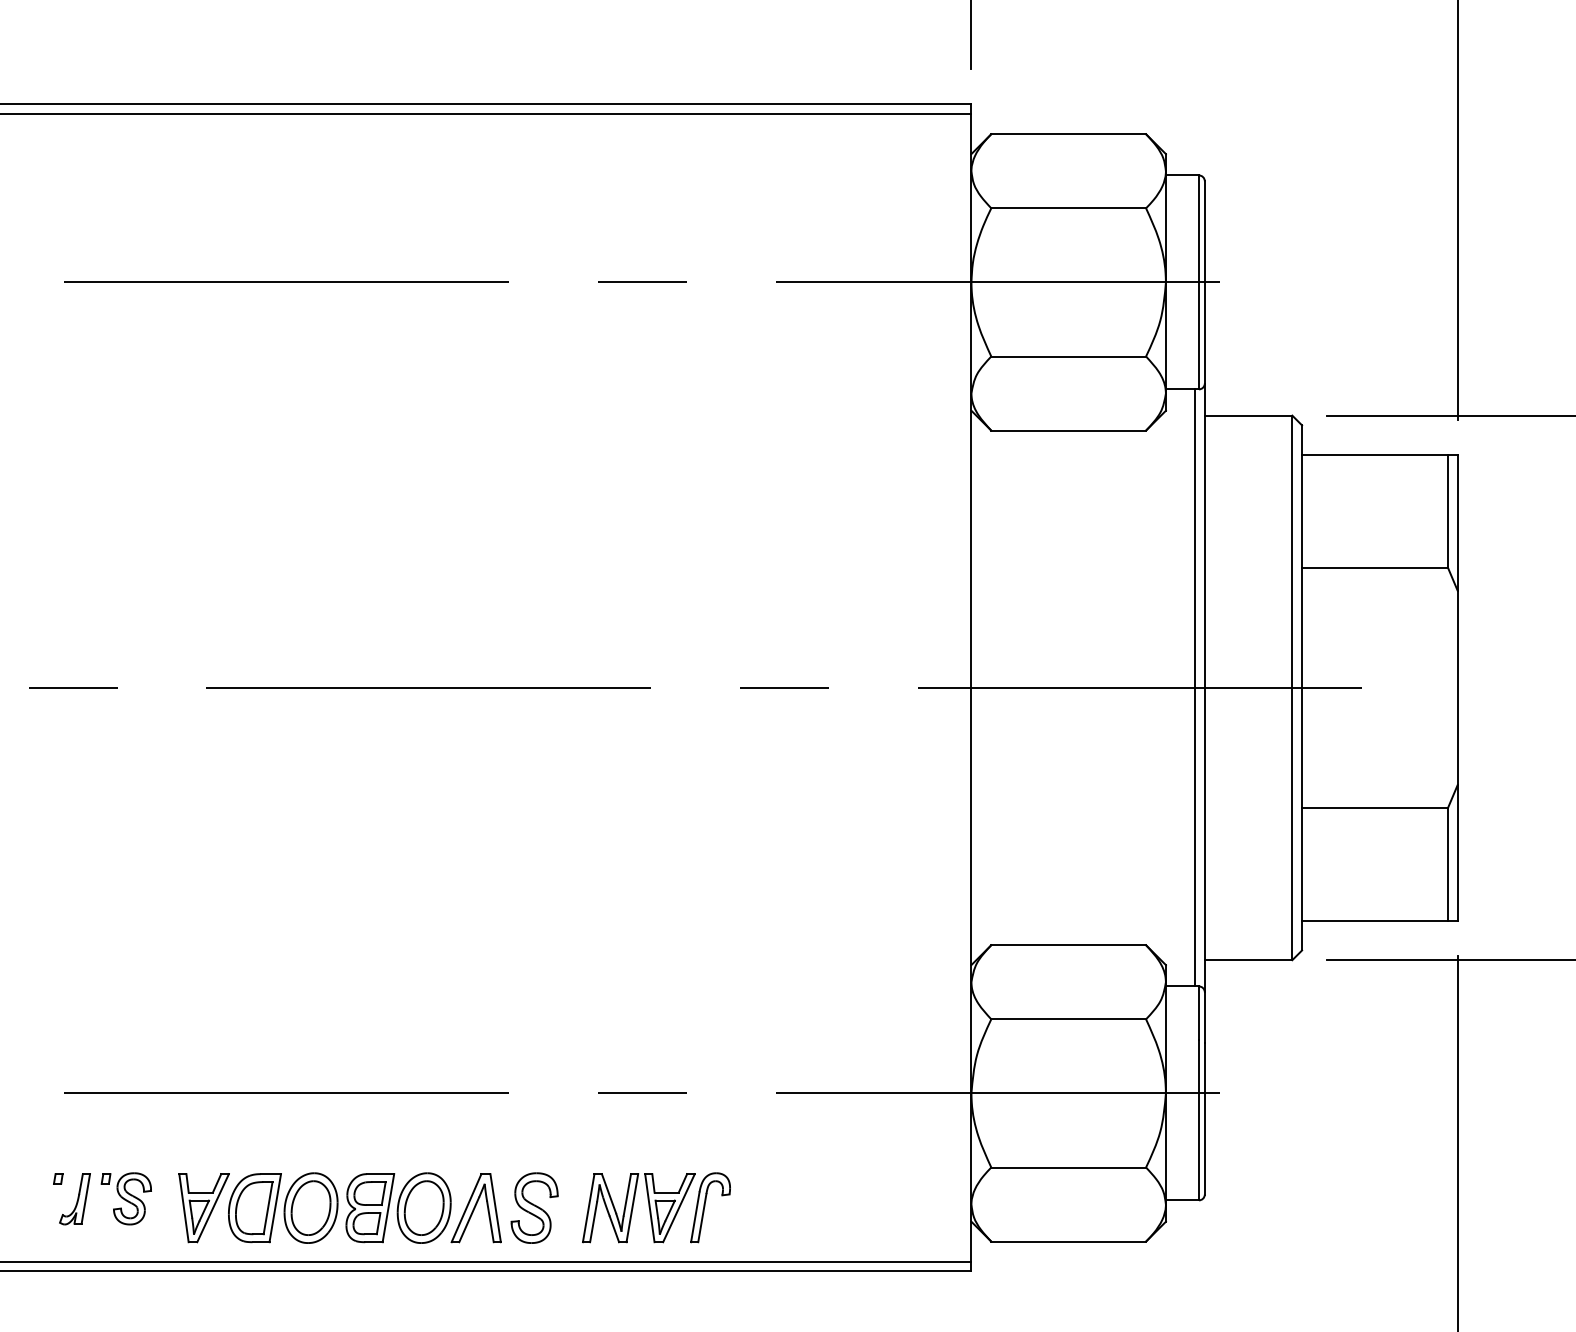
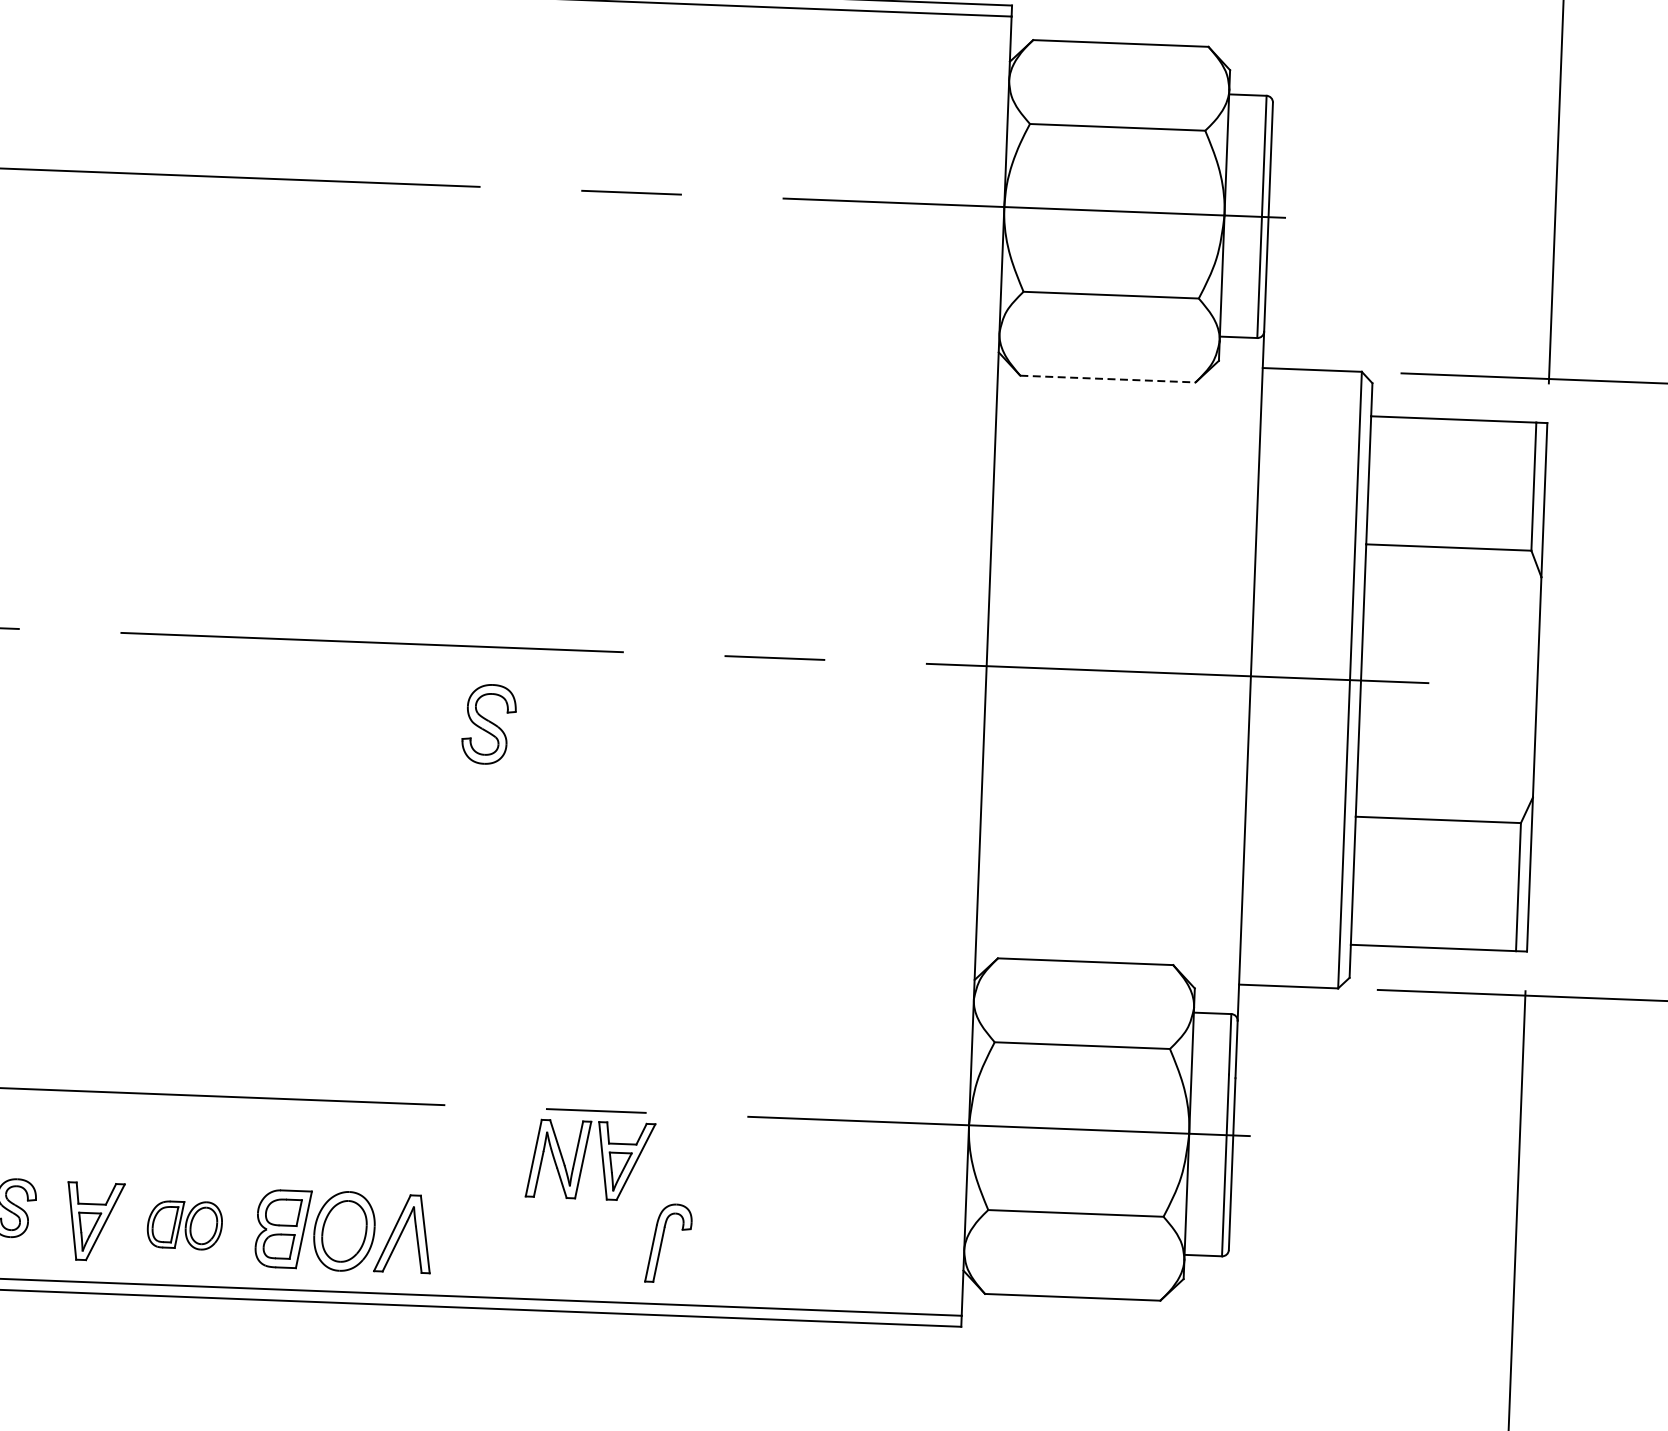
line: (1069, 430) -> (1108, 378), solid -> dashed
line: (1195, 687) -> (1240, 675), removed
part: (283, 1207) -> (185, 1224), size x0.6
part: (534, 1207) -> (488, 723), moved
part: (638, 1208) -> (590, 1160), moved

